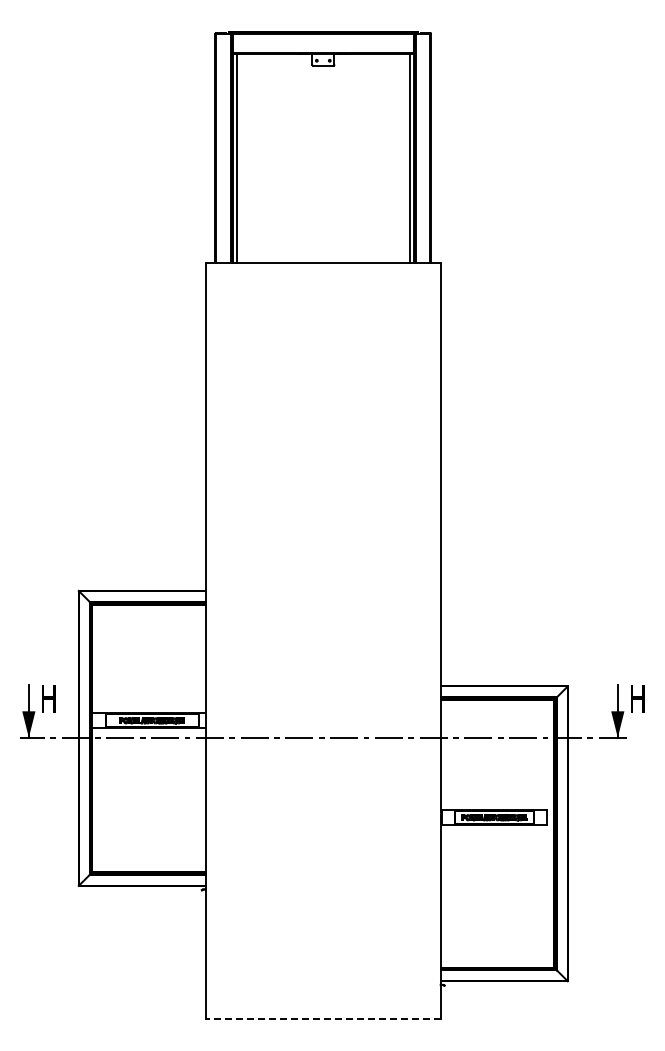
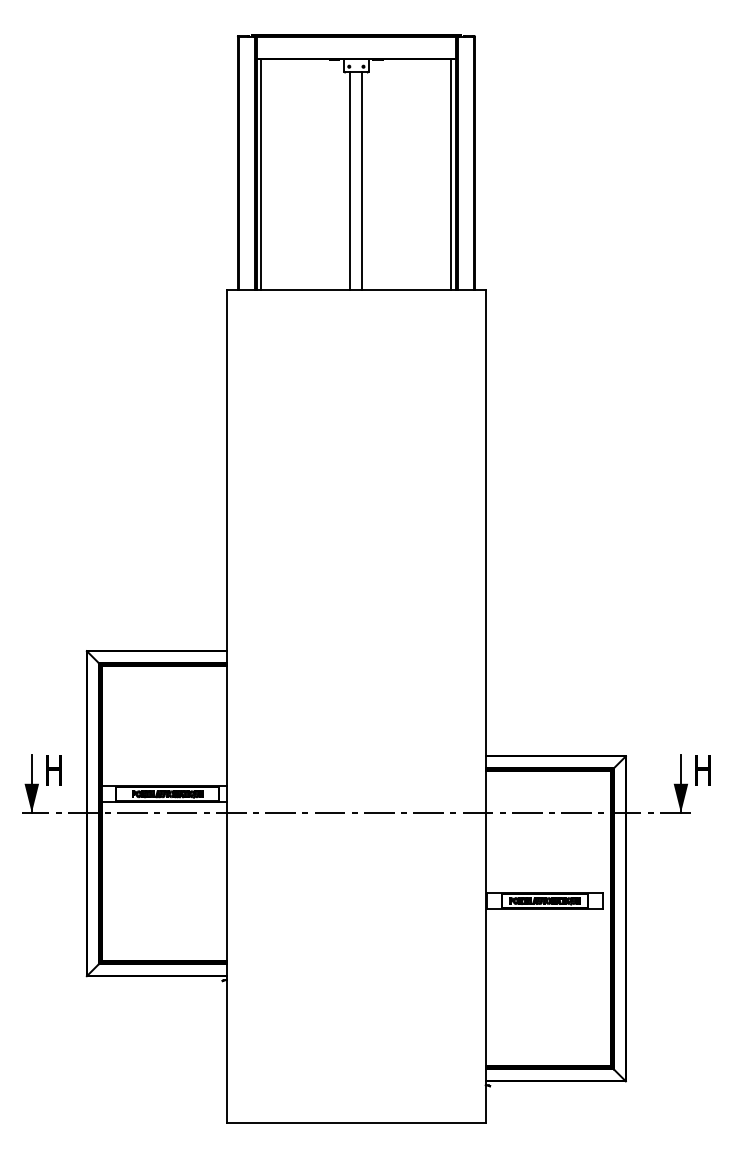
line: (317, 164) -> (349, 181), added
line: (328, 164) -> (362, 181), added
line: (322, 1019) -> (355, 1123), dashed -> solid

